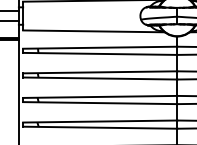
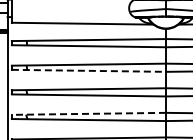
line: (100, 78) -> (89, 70), solid -> dashed
line: (99, 121) -> (88, 113), solid -> dashed

